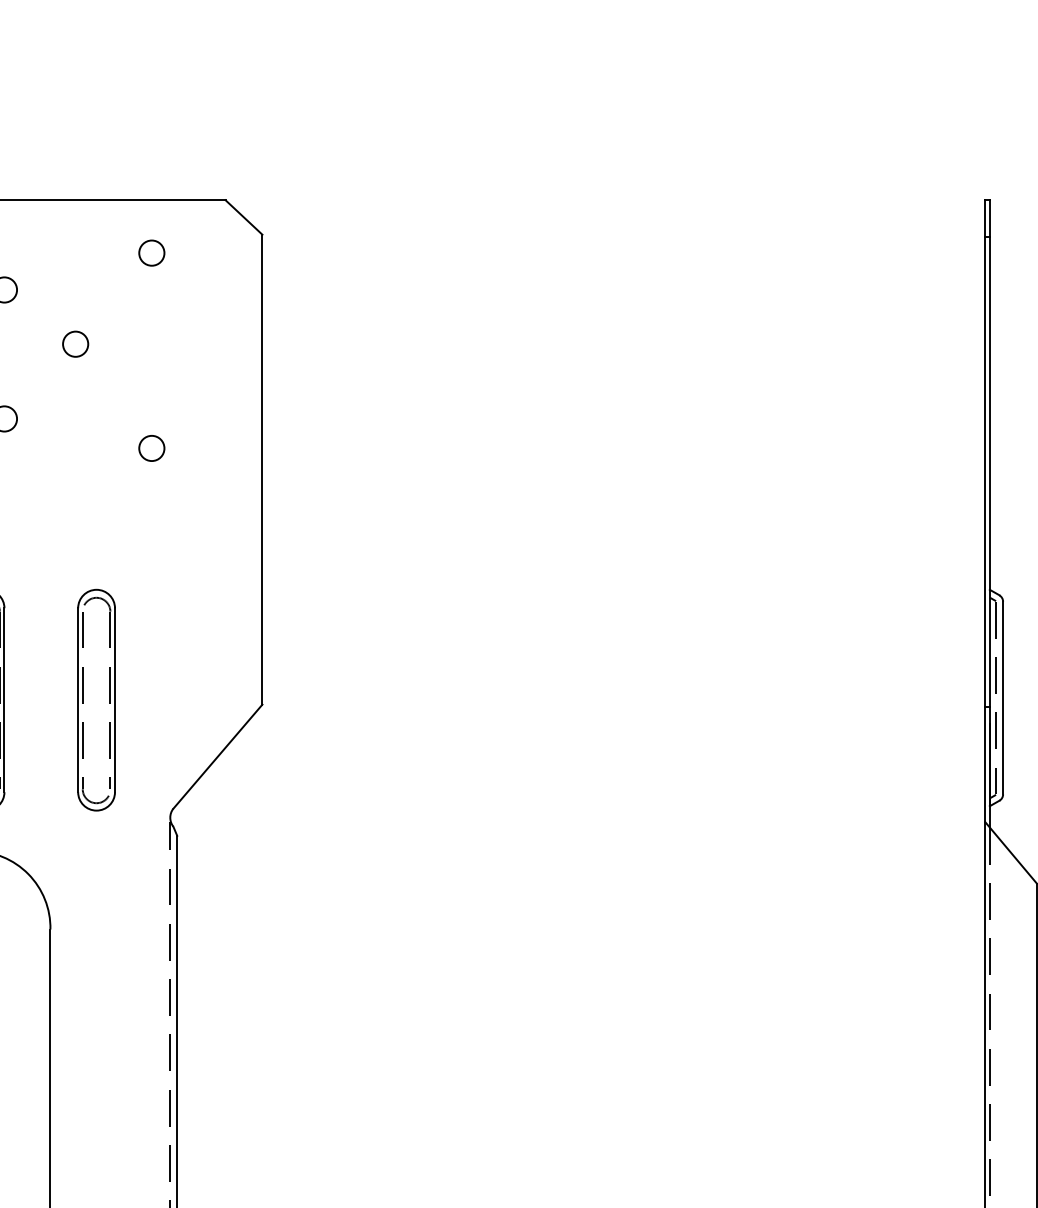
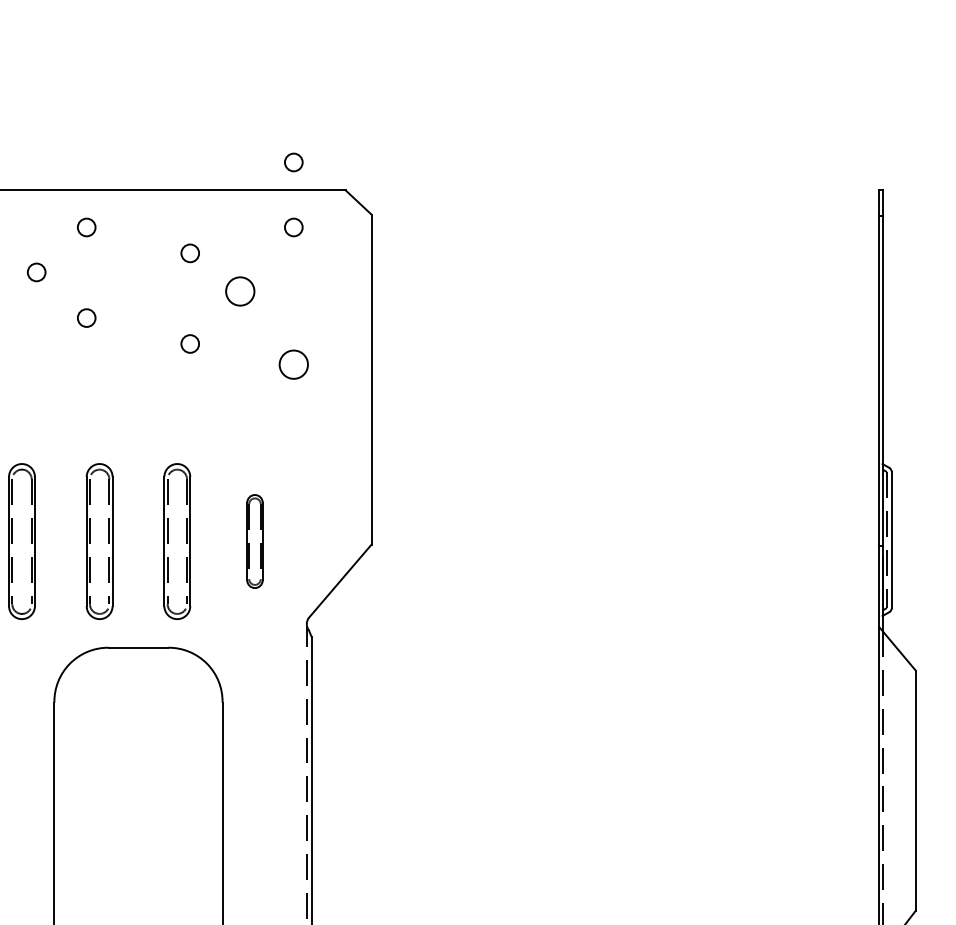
circle: (151, 160) -> (293, 162), added
circle: (75, 344) -> (240, 291), size x1.6
circle: (151, 448) -> (293, 364), size x1.6
part: (95, 700) -> (254, 541), size x0.6

